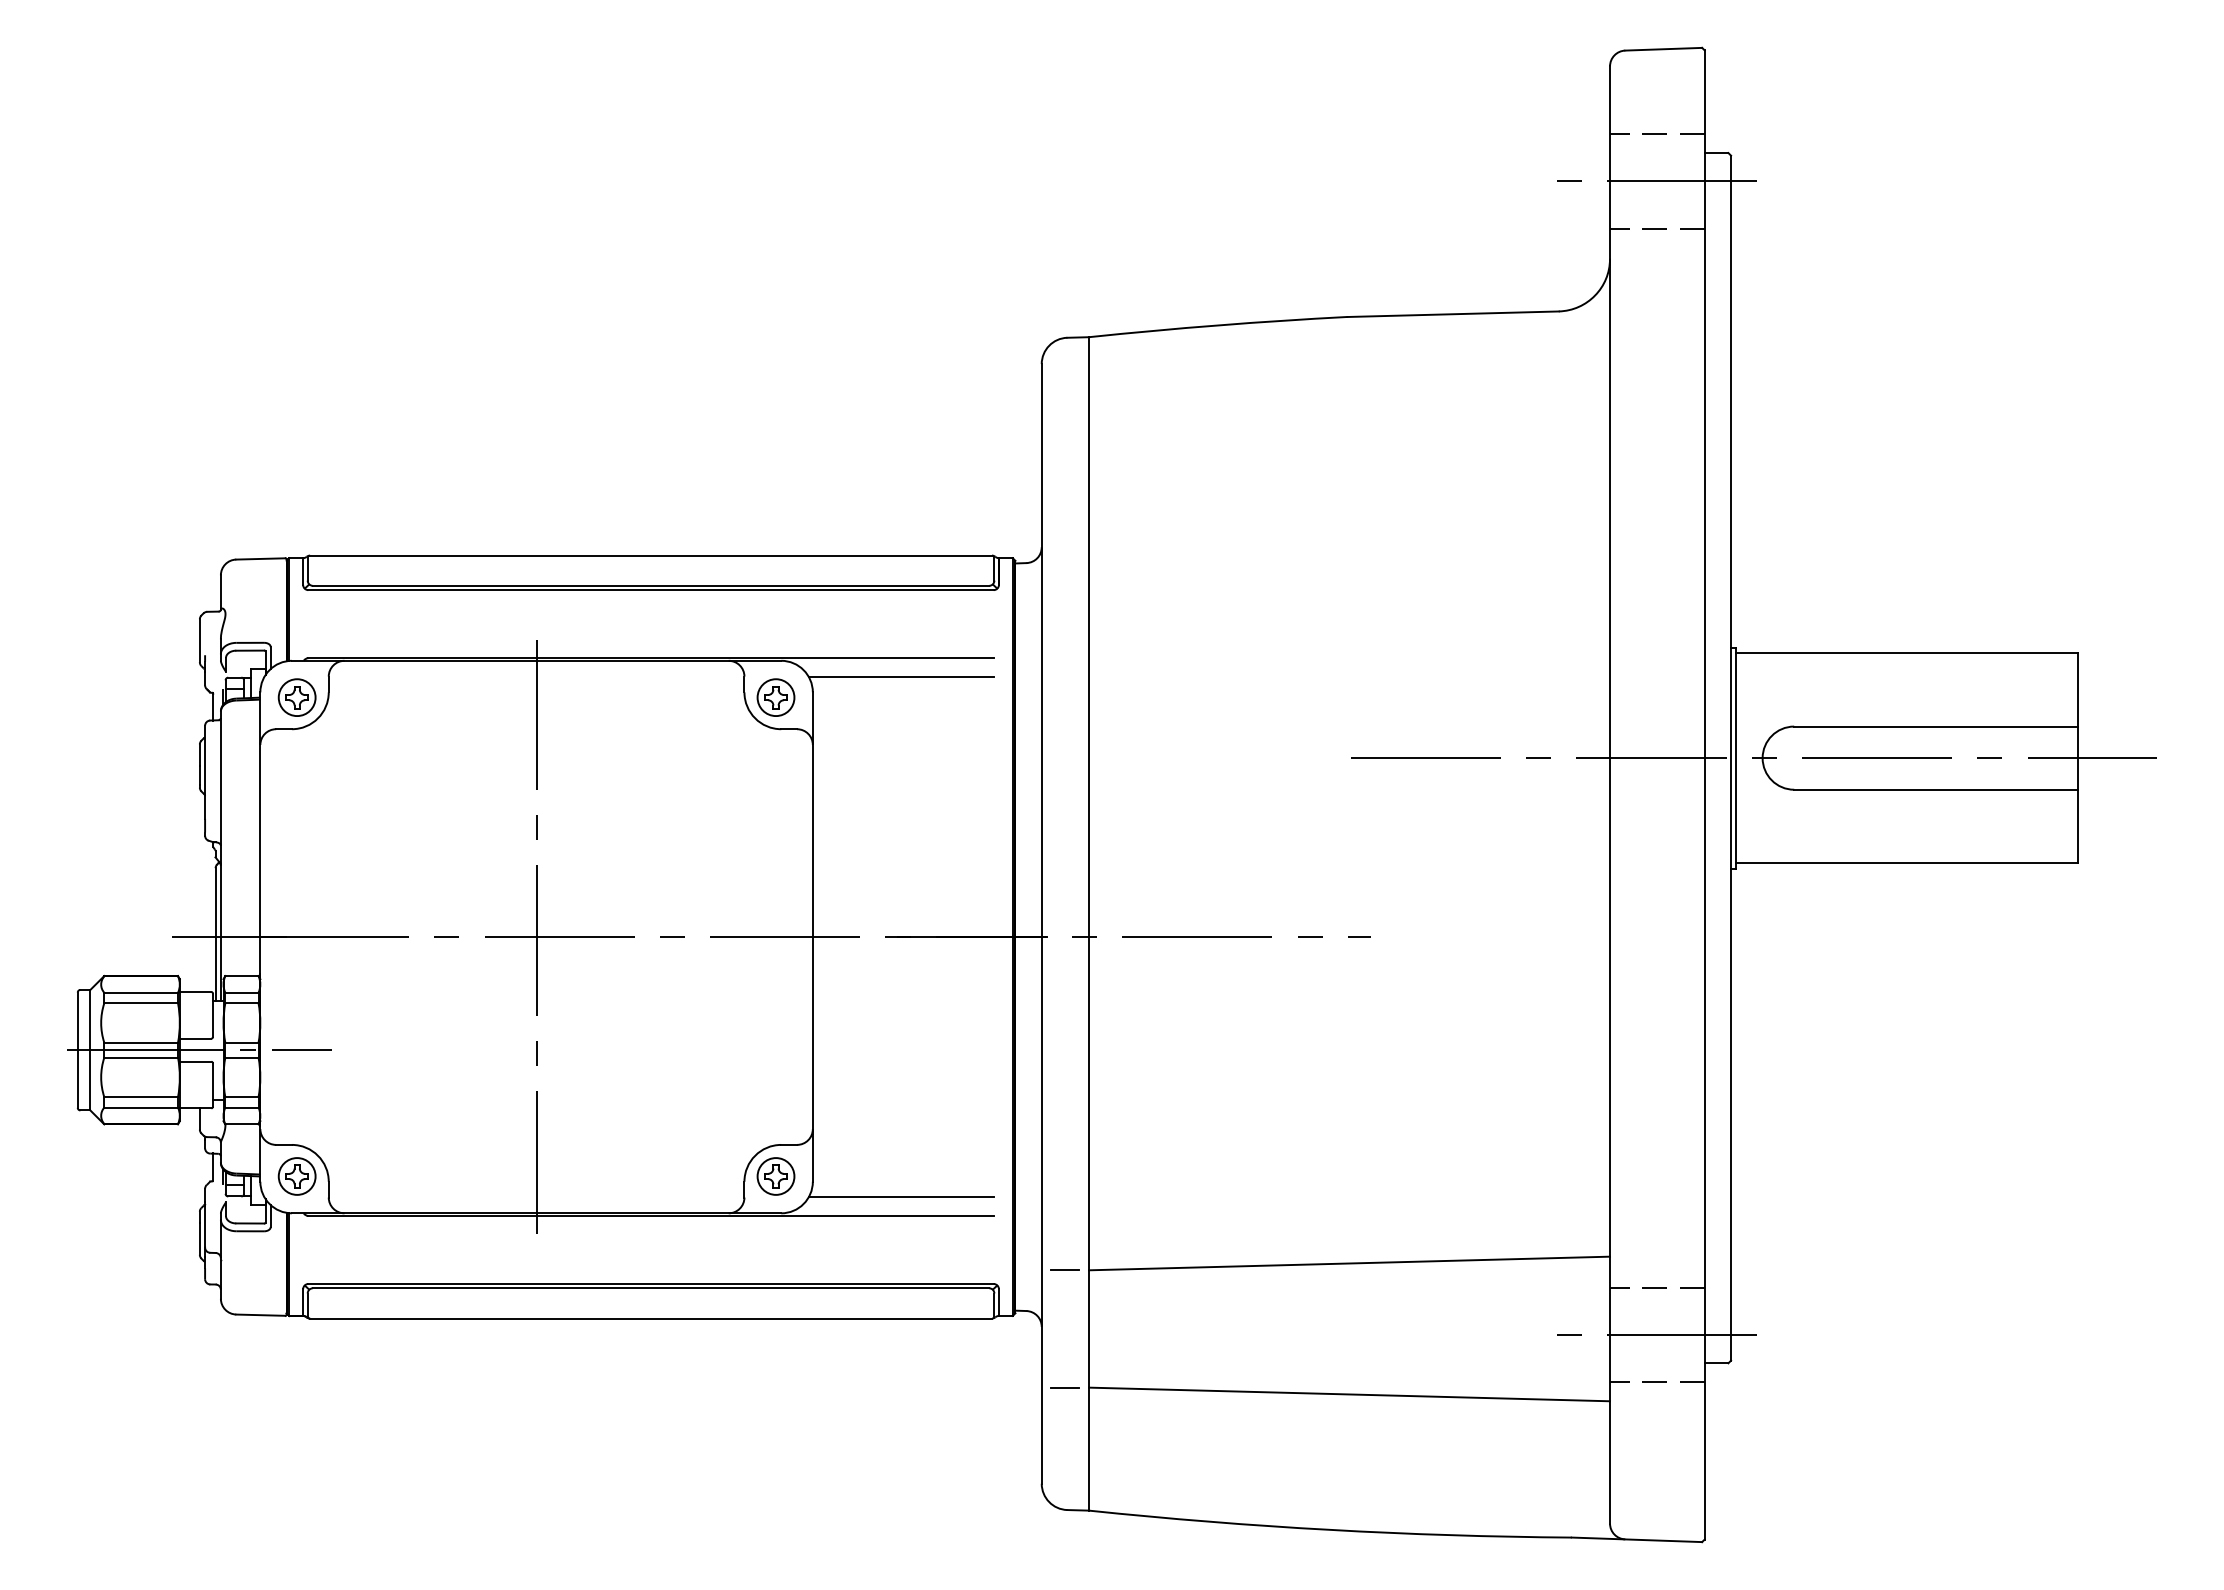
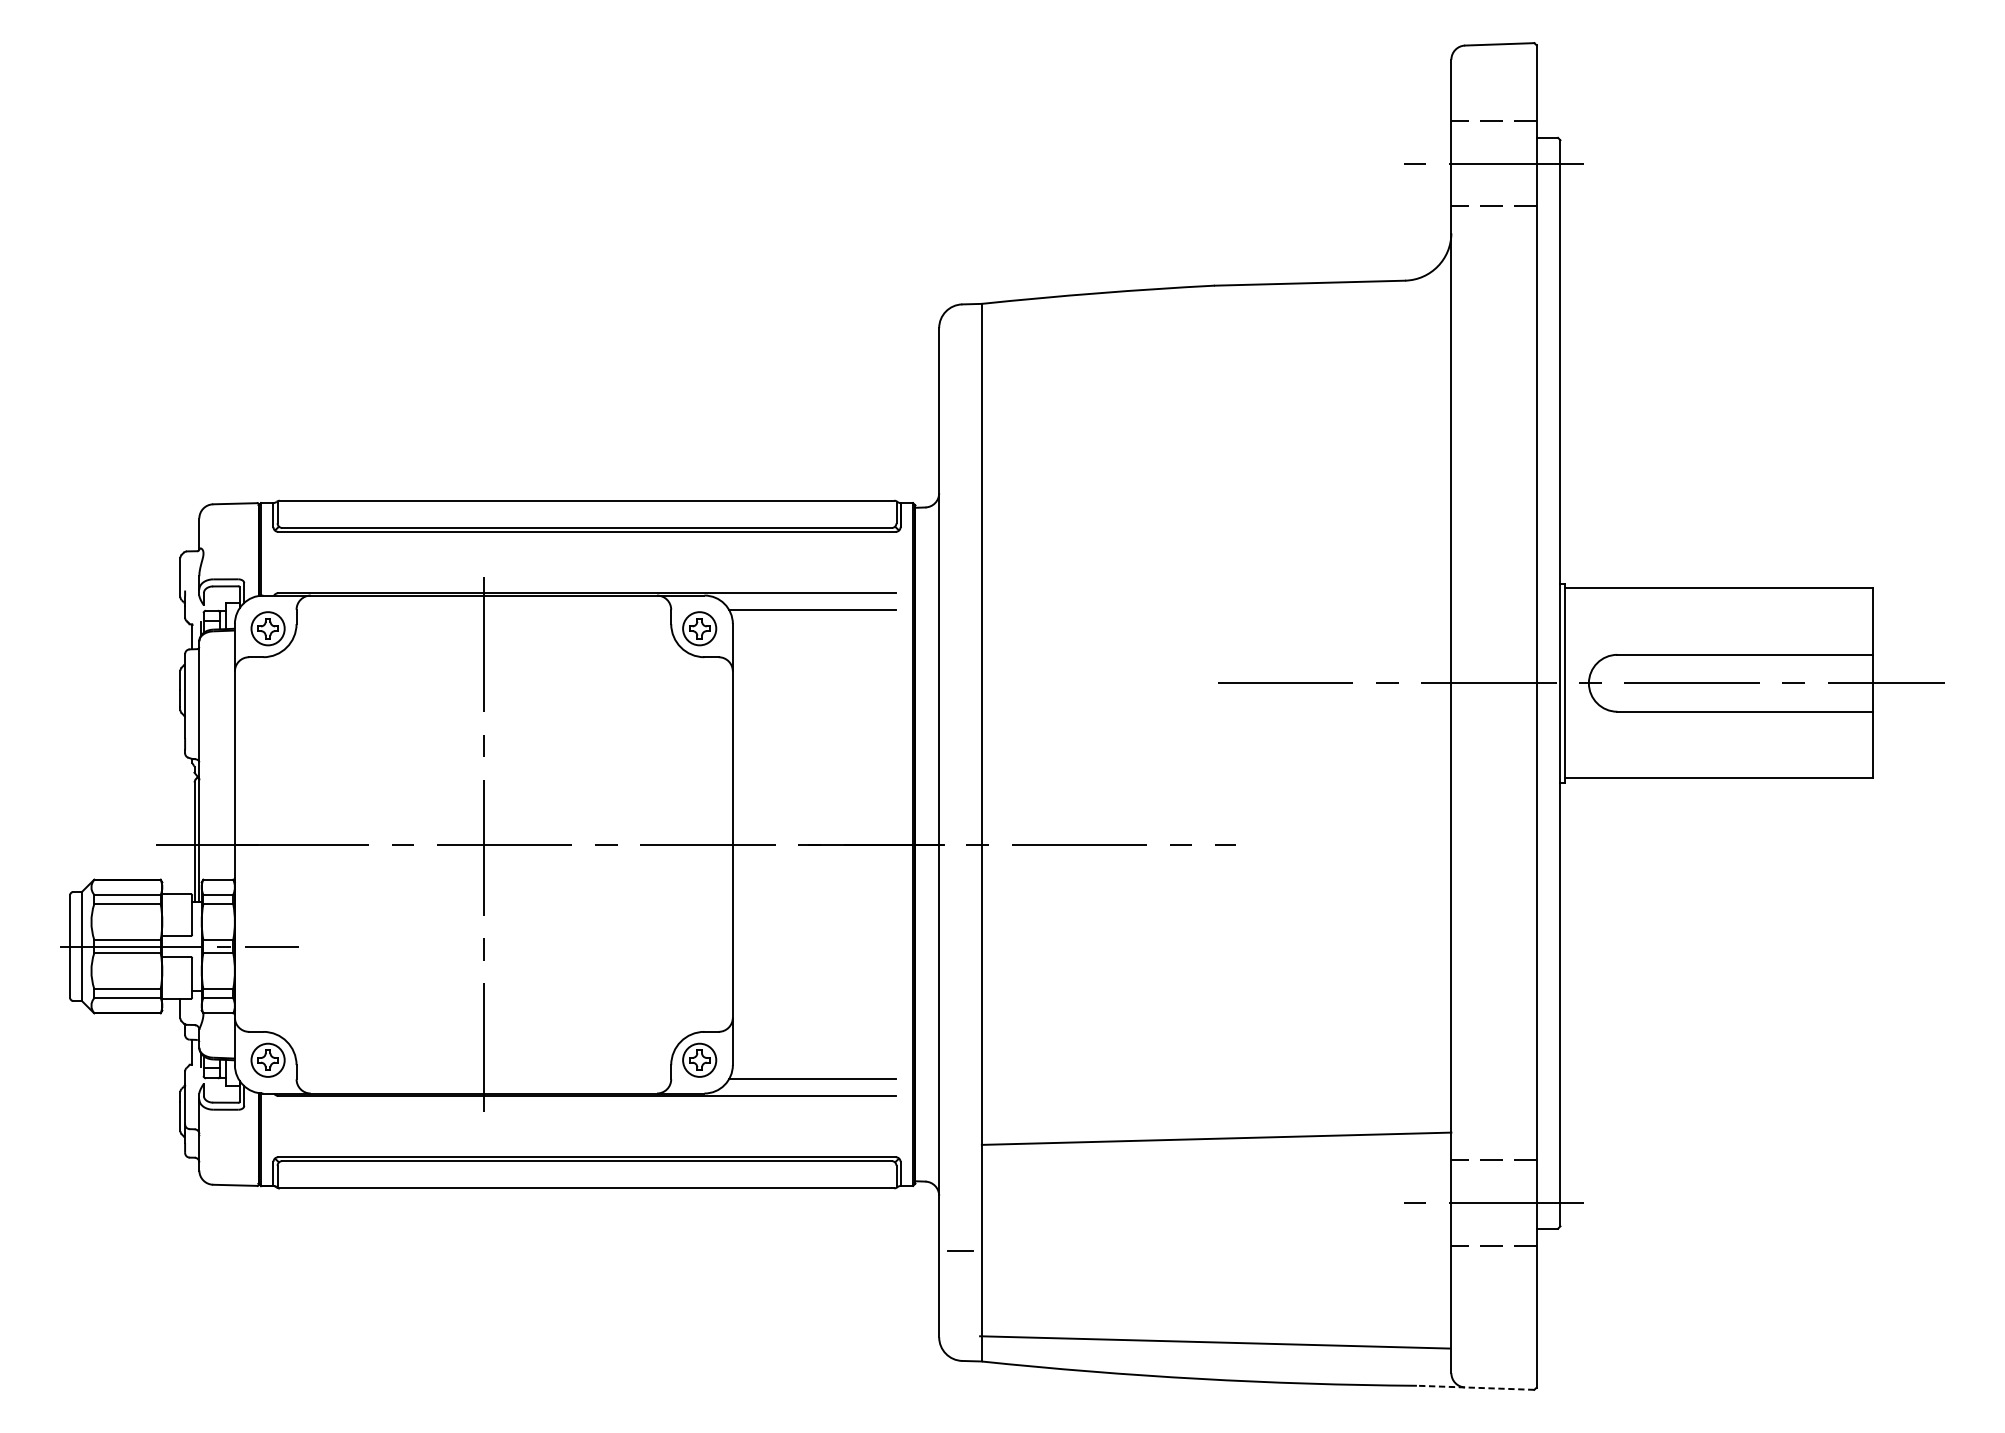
line: (1064, 1270) -> (959, 1145), removed
line: (1349, 1394) -> (1214, 1342), moved
line: (1636, 1539) -> (1475, 1387), solid -> dashed

